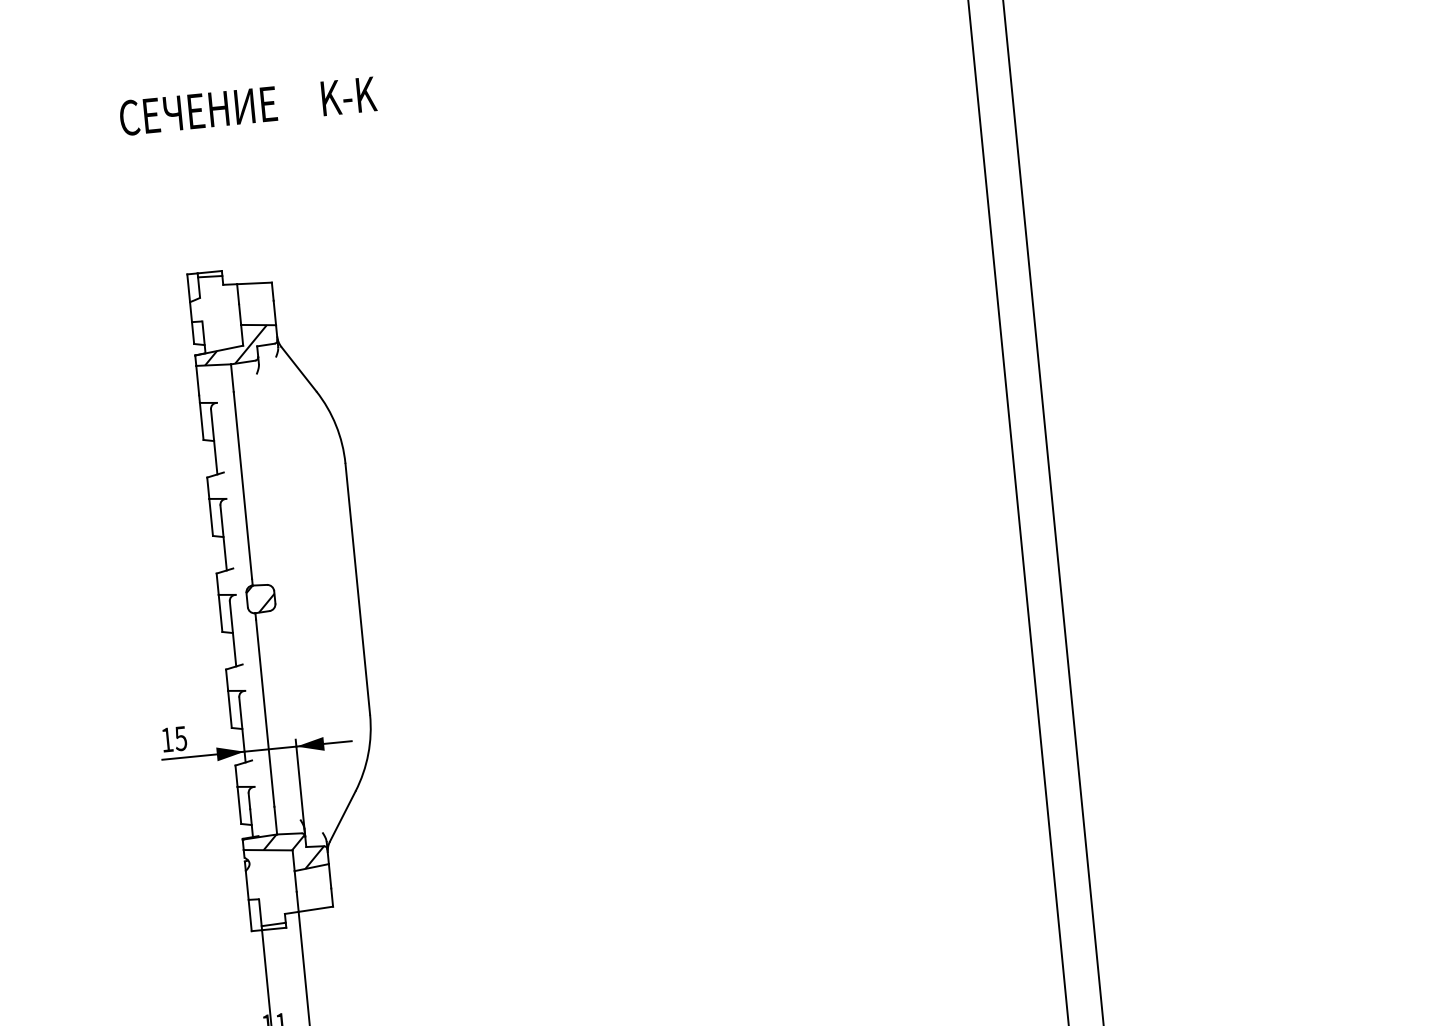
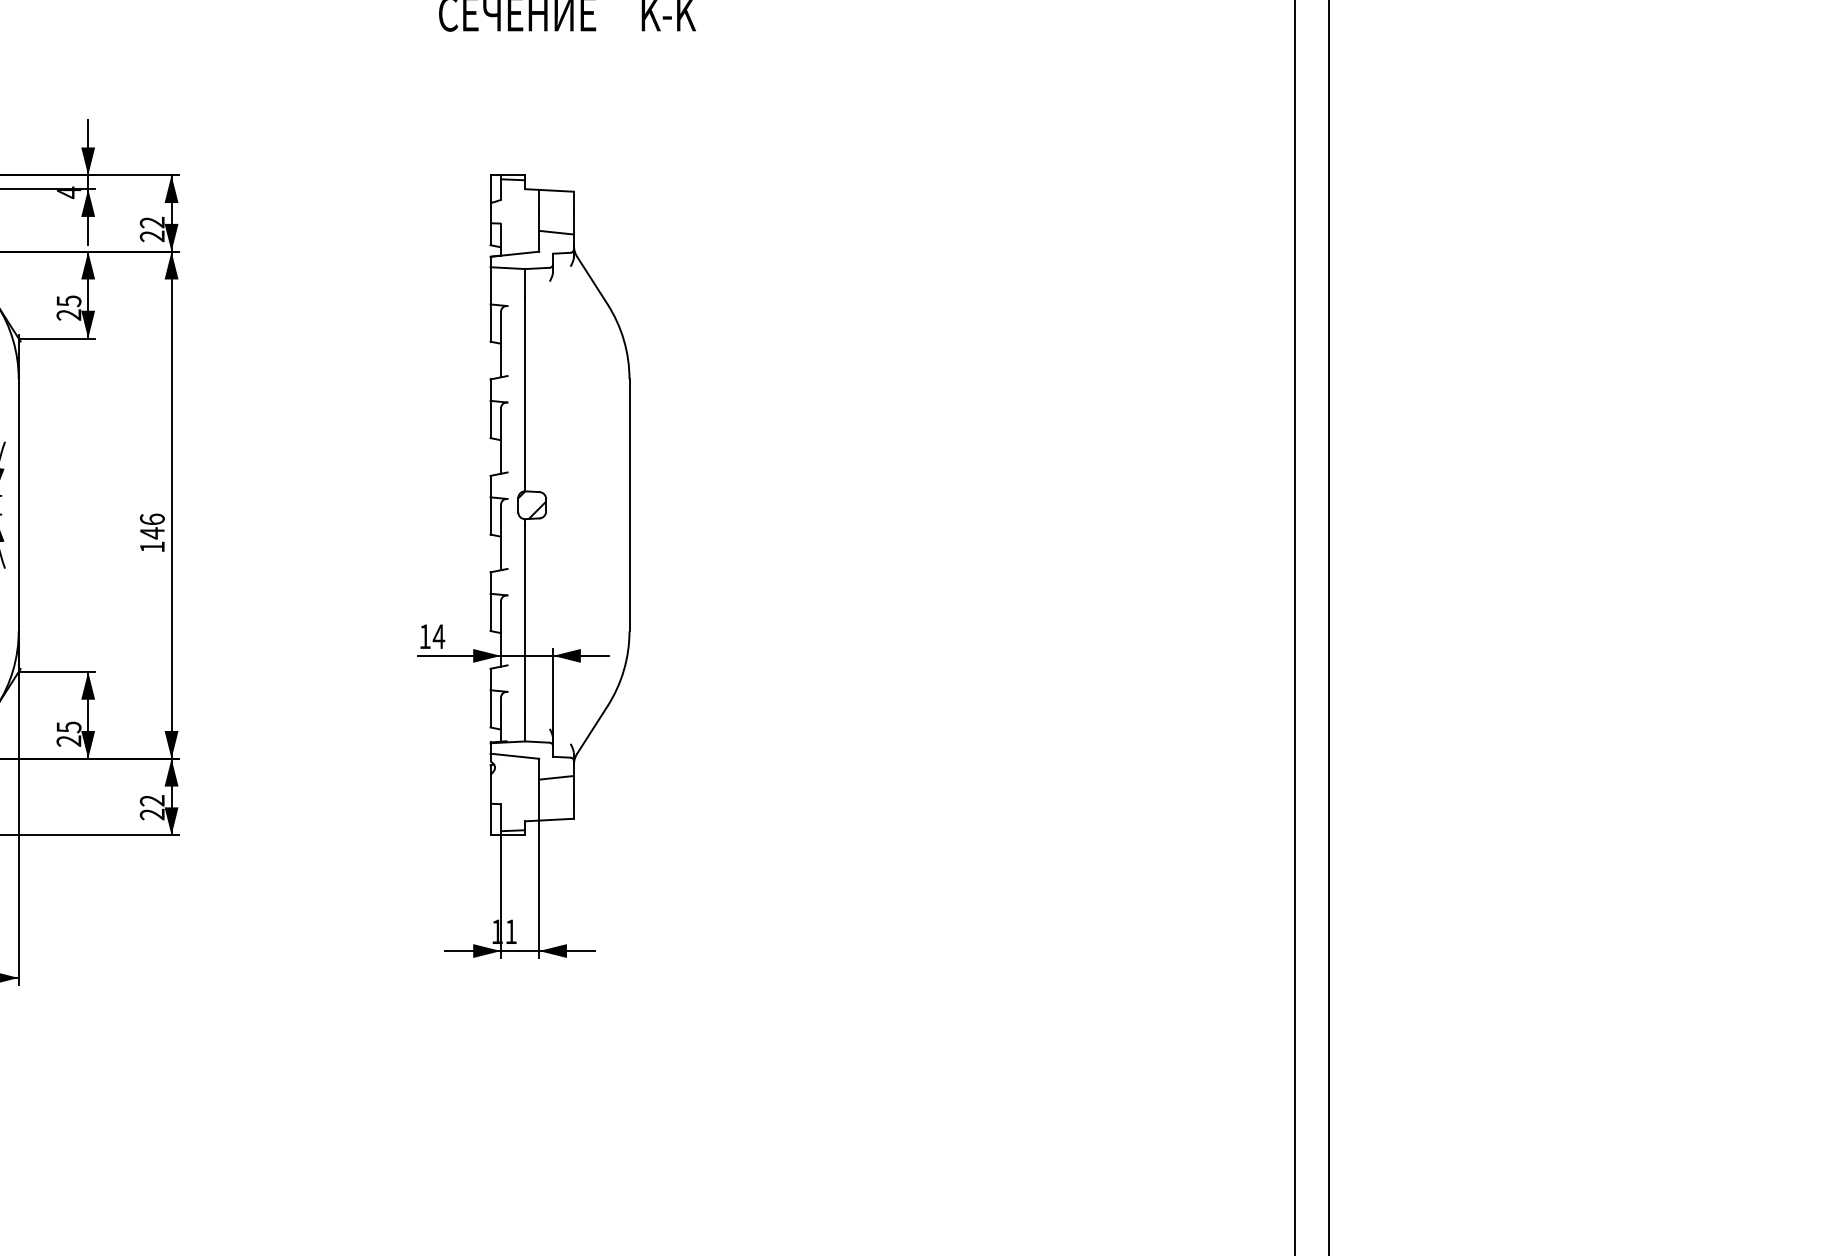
hatch: (235, 345) -> (531, 250), removed
text: (180, 738) -> (438, 636), 15 -> 14
hatch: (284, 851) -> (530, 759), removed

